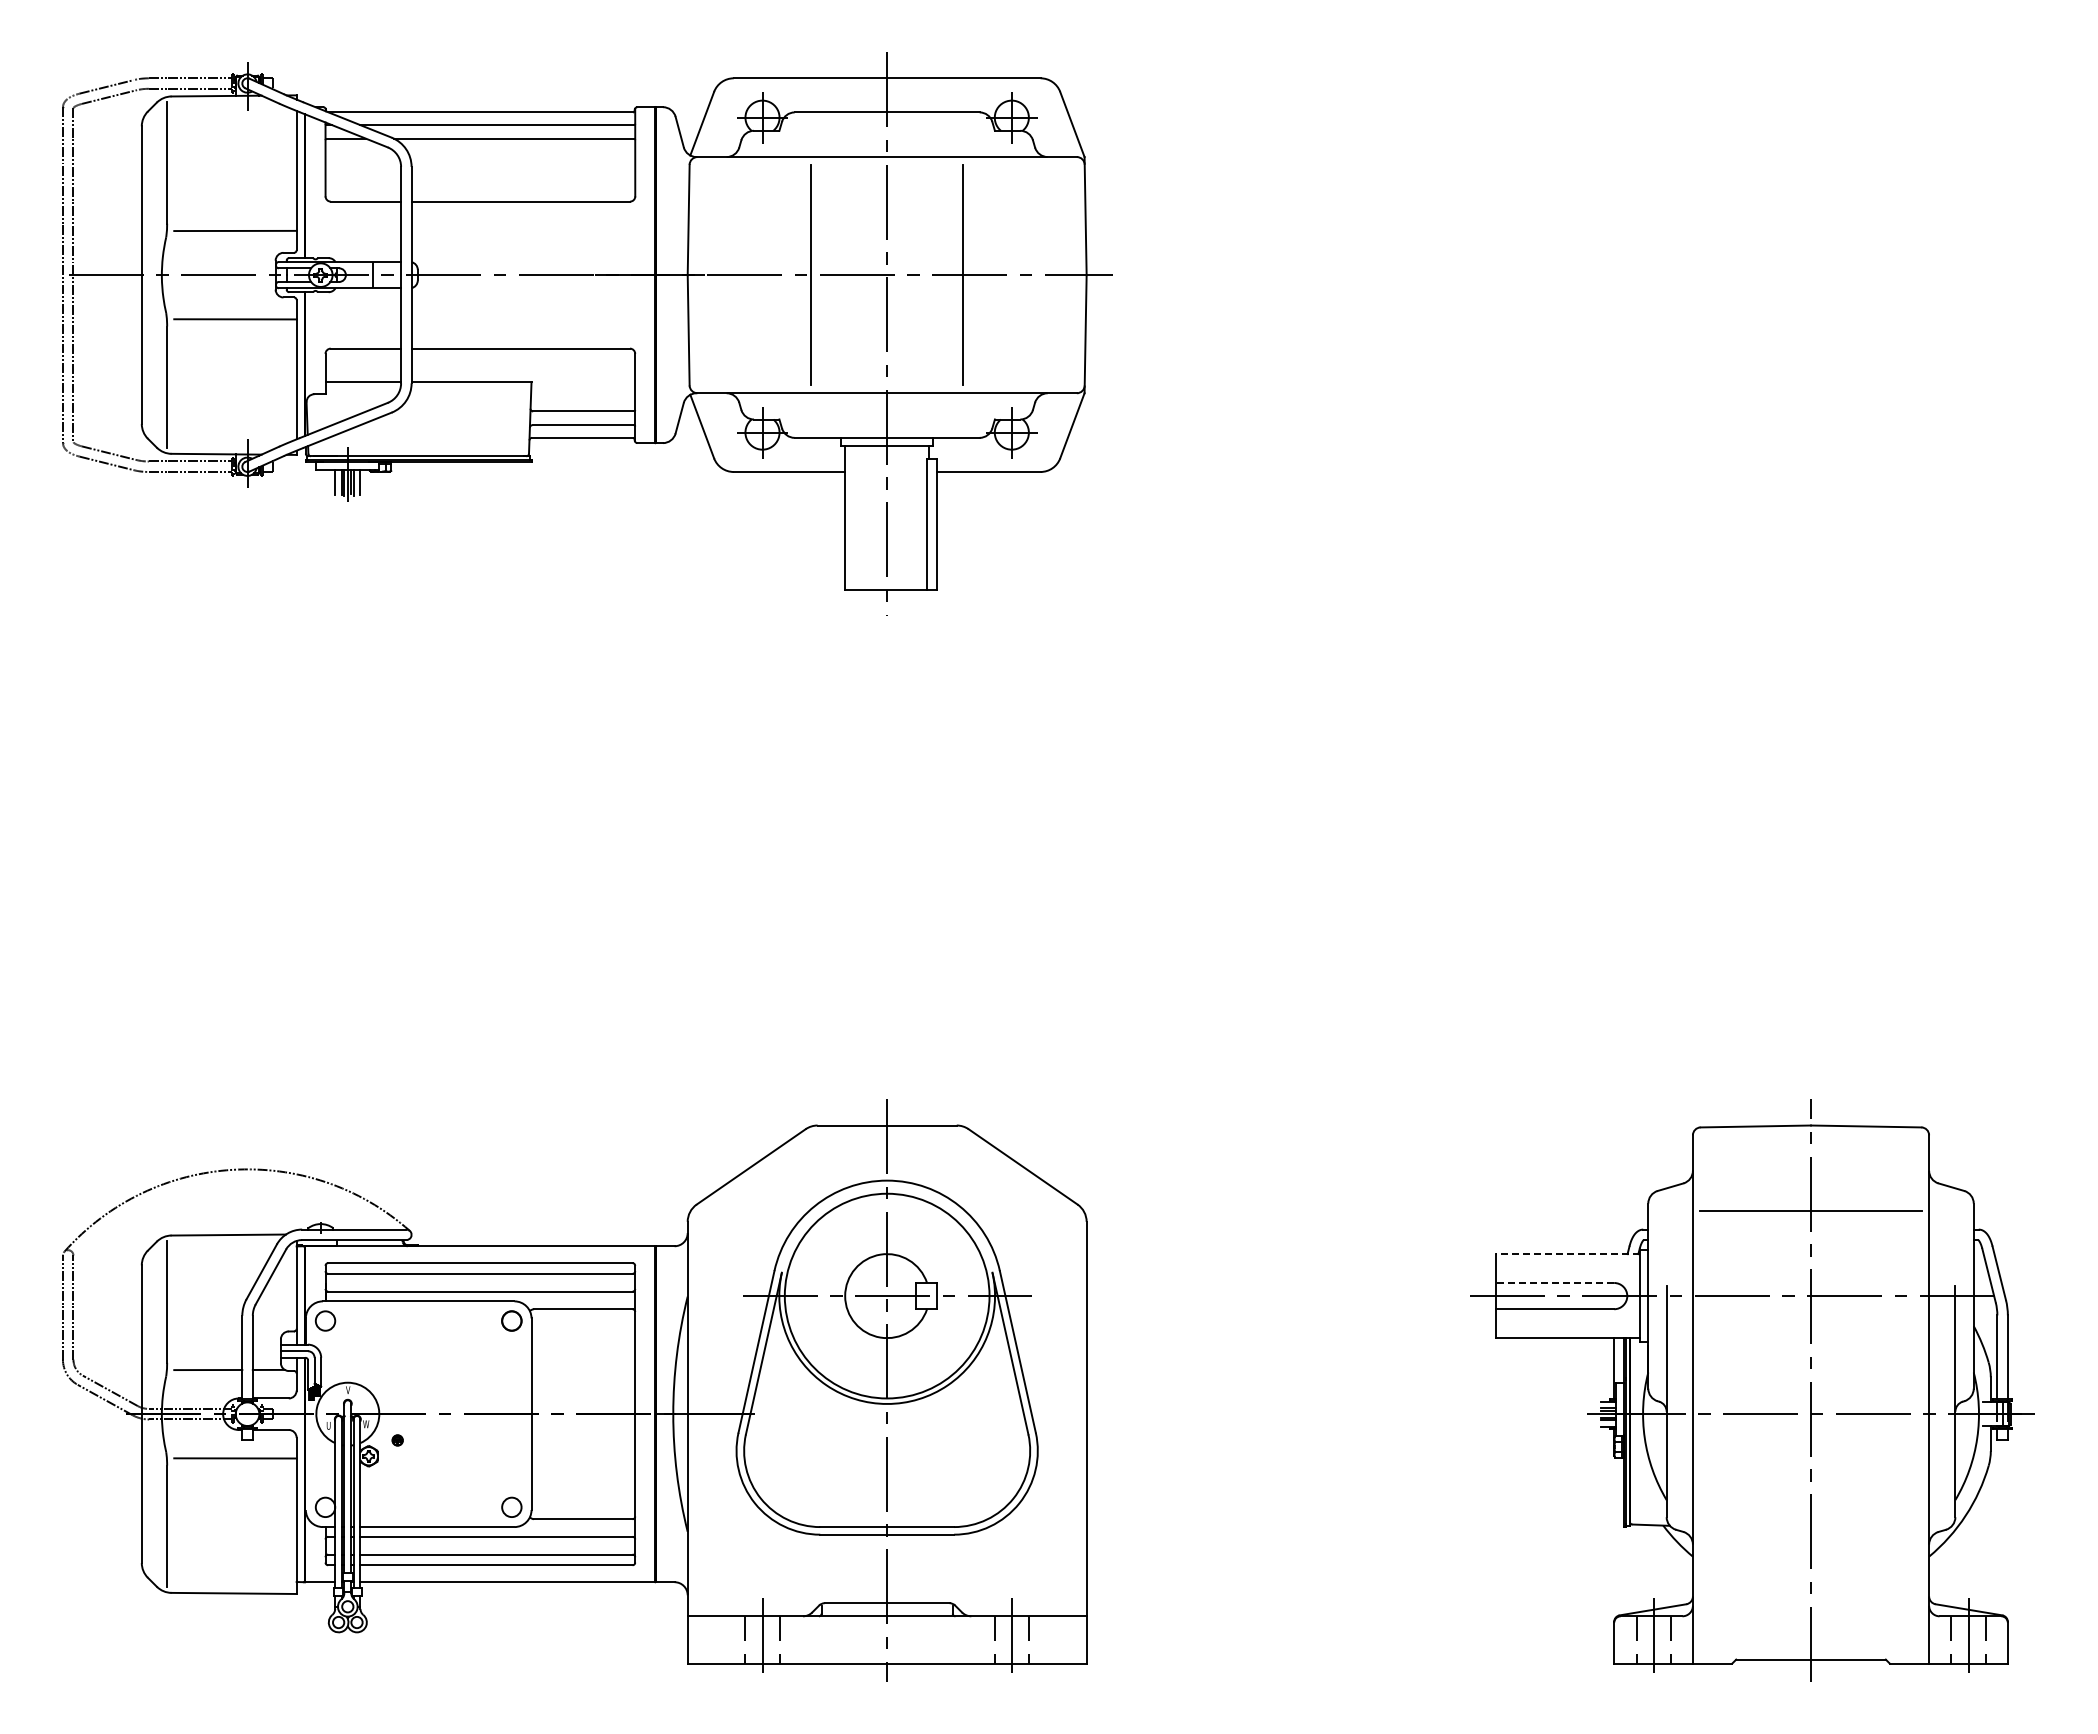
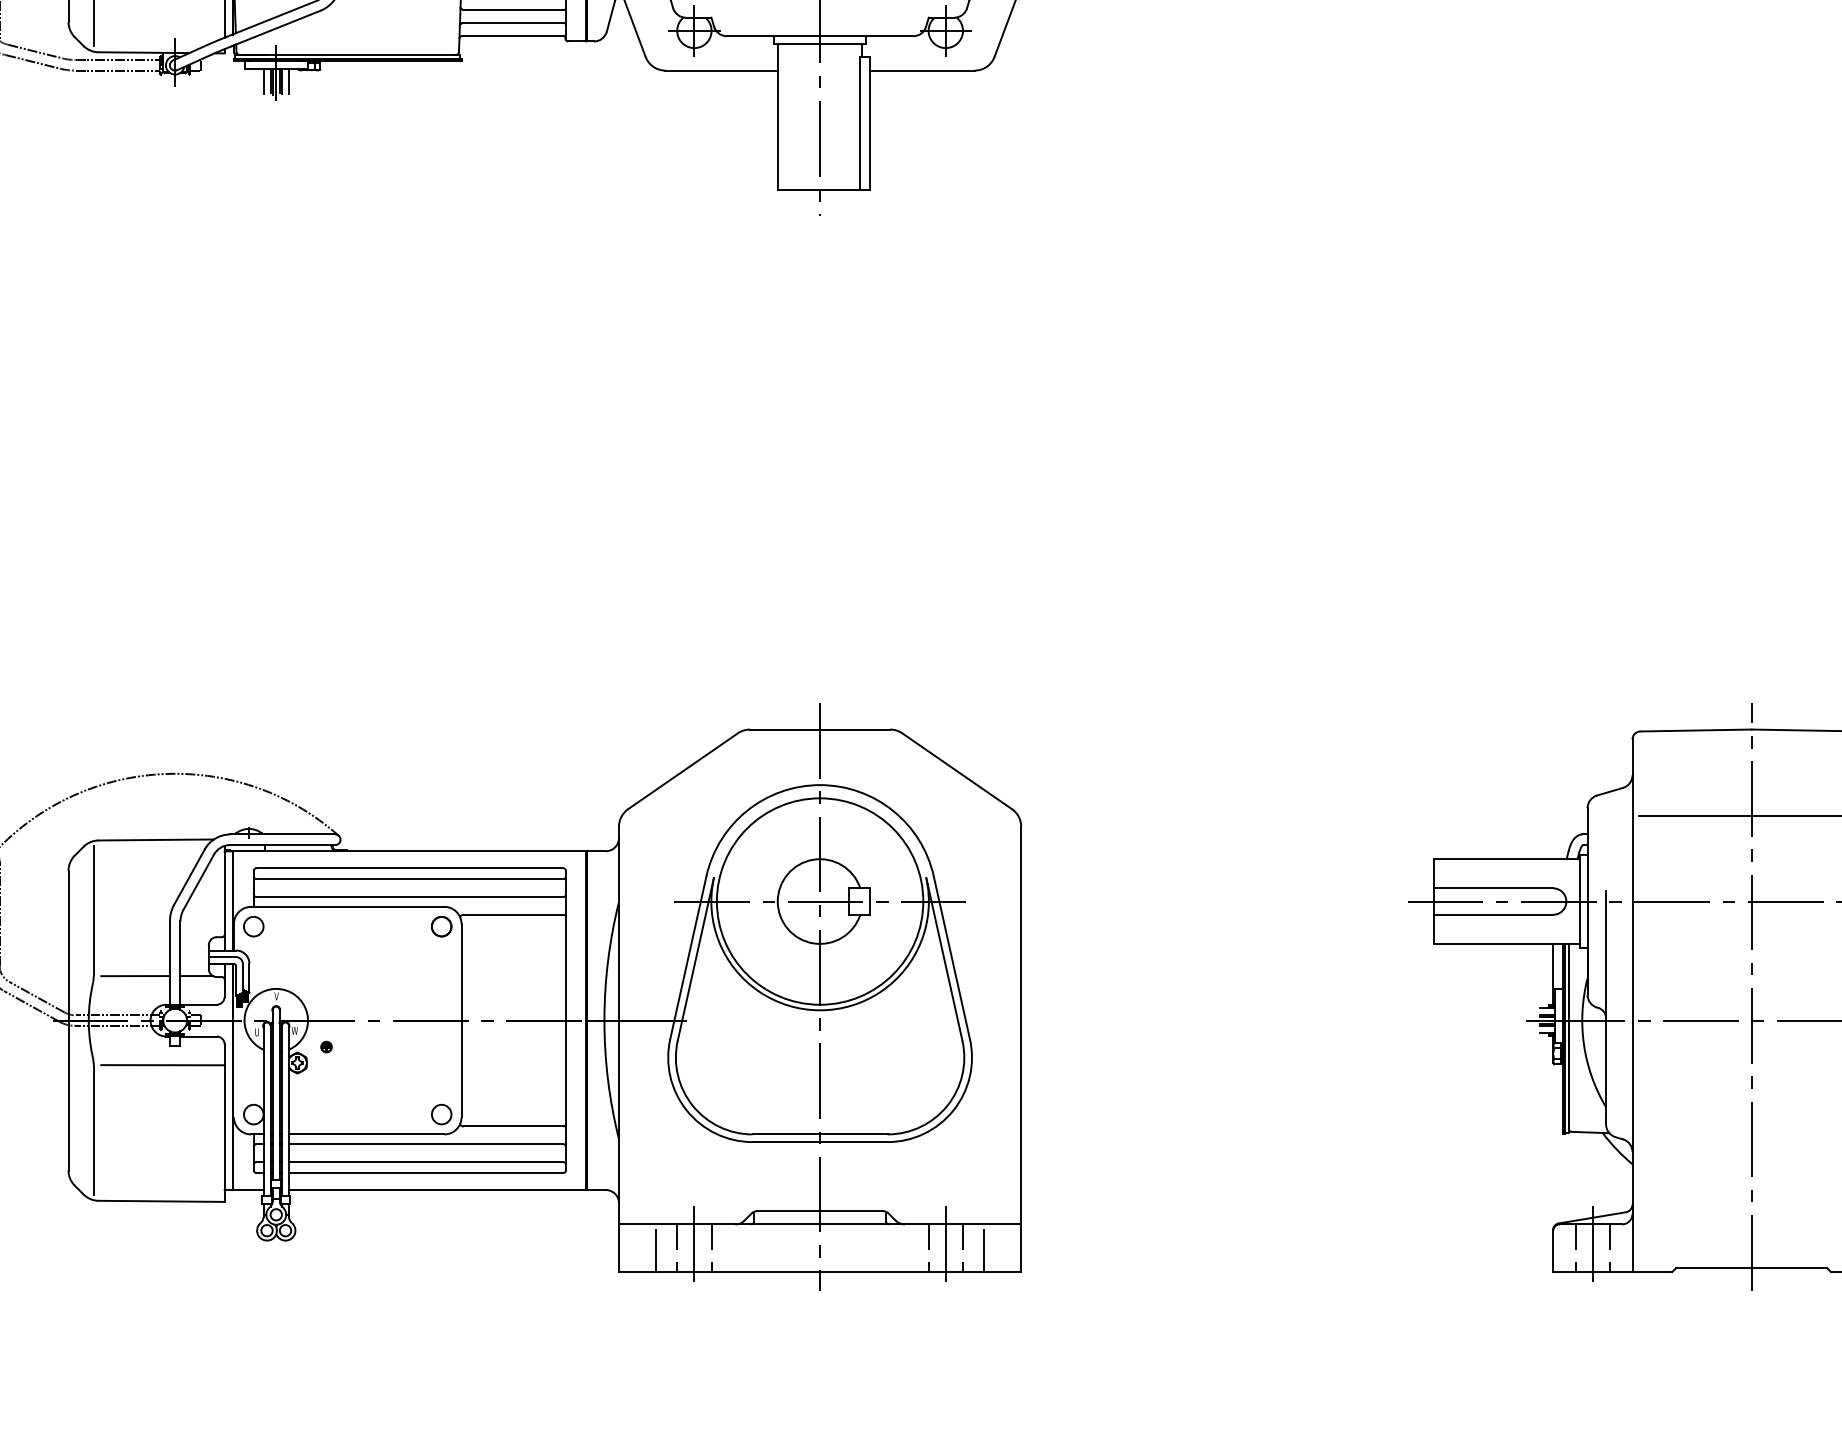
line: (1567, 1254) -> (1506, 859), dashed -> solid
line: (1554, 1282) -> (1492, 887), dashed -> solid
line: (724, 1642) -> (656, 1250), added
line: (1049, 1642) -> (983, 1250), added

